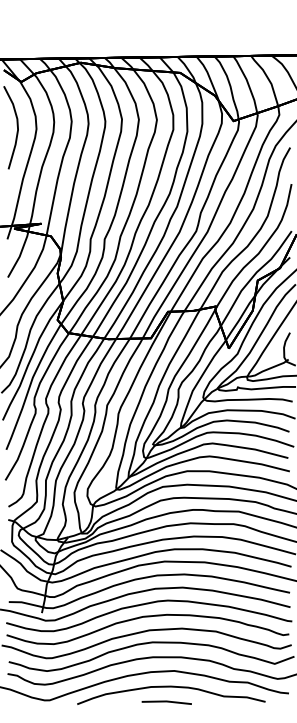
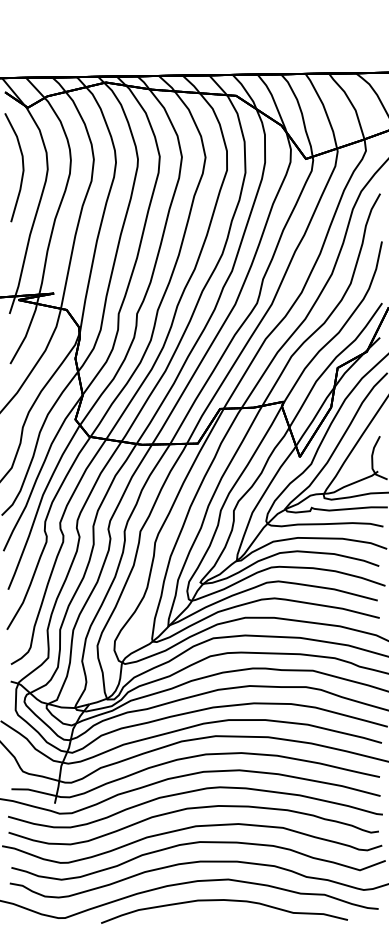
part: (166, 702) -> (218, 920), removed

